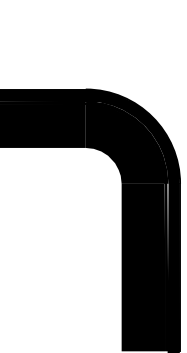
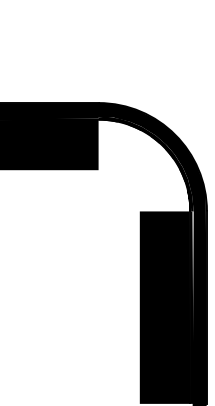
fill: (125, 143) -> (144, 165), removed

